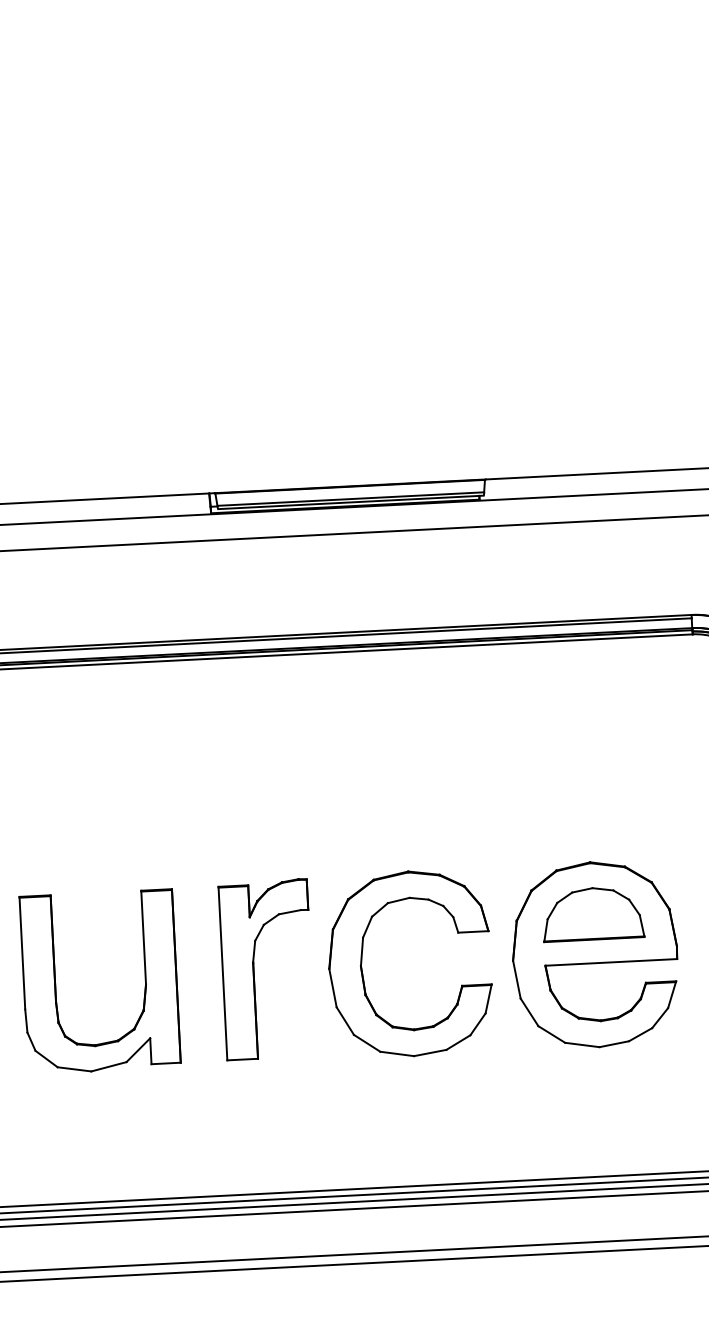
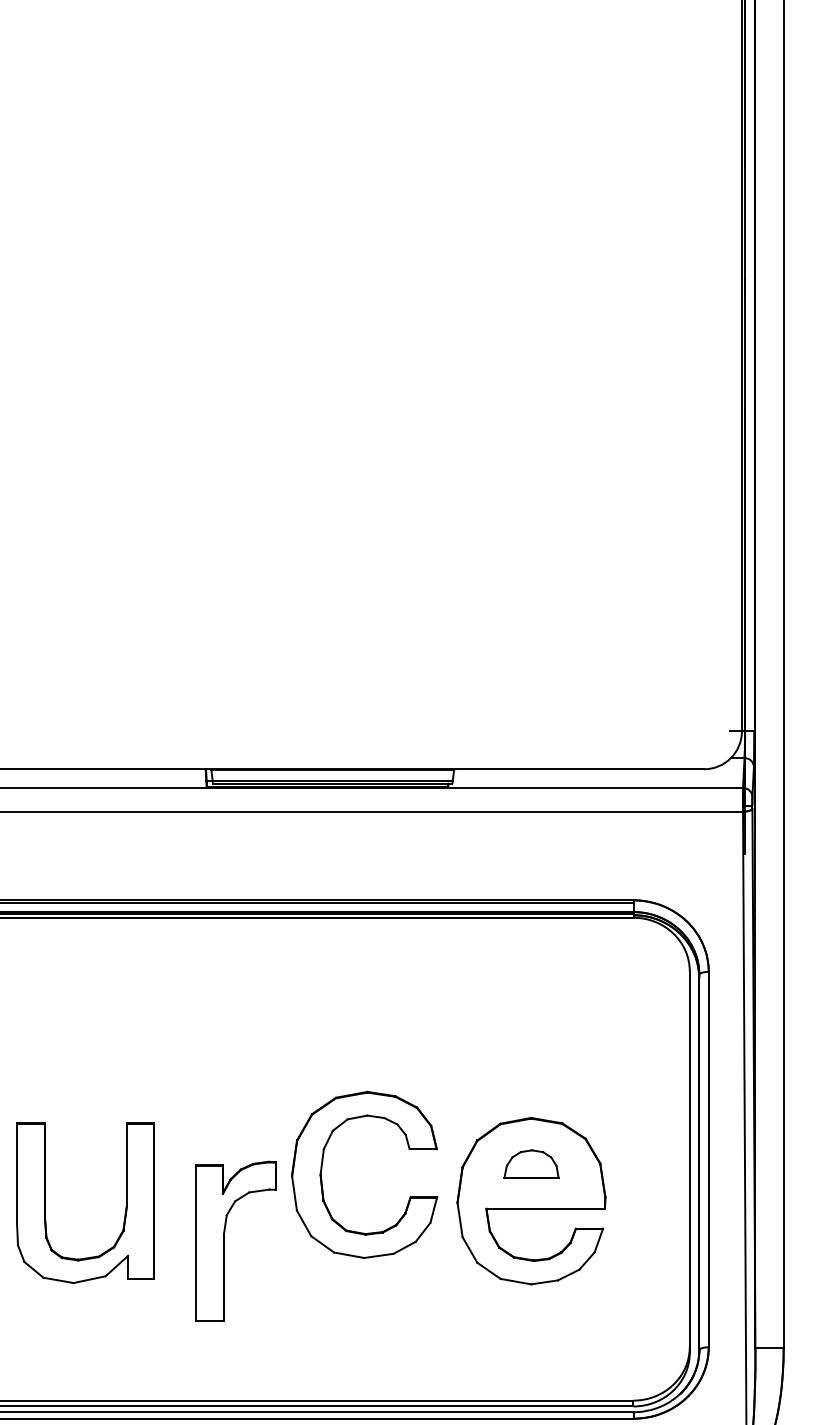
part: (593, 912) -> (531, 1163), size x0.6
part: (362, 960) -> (322, 1169), moved
part: (254, 969) -> (224, 1240), moved

